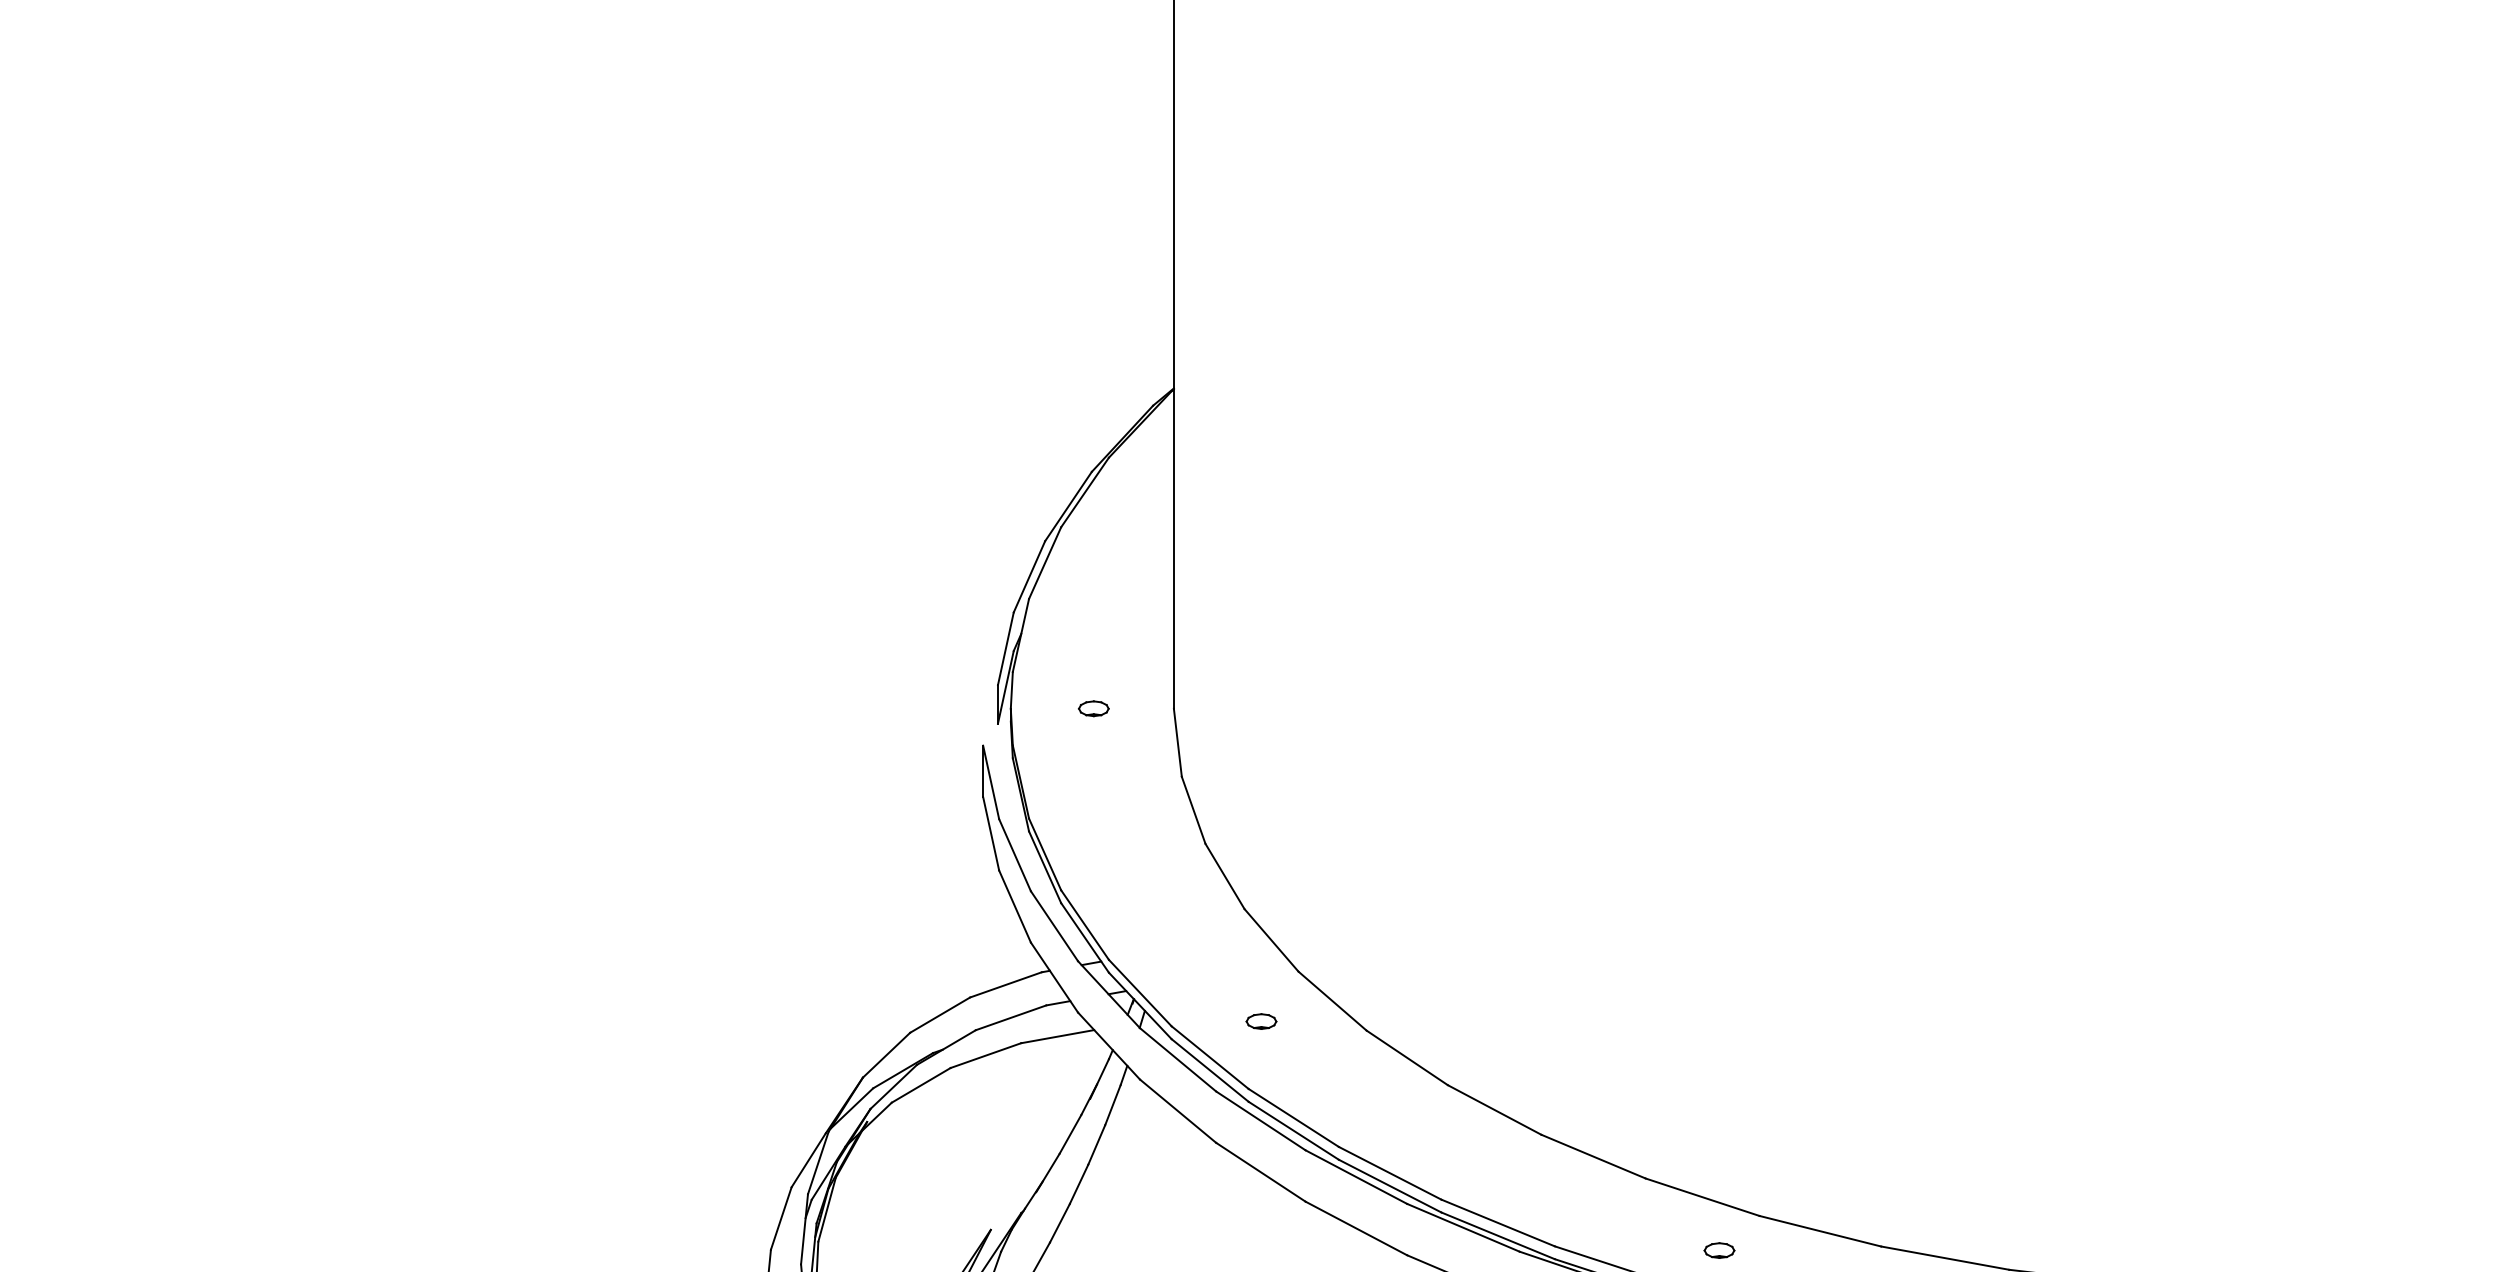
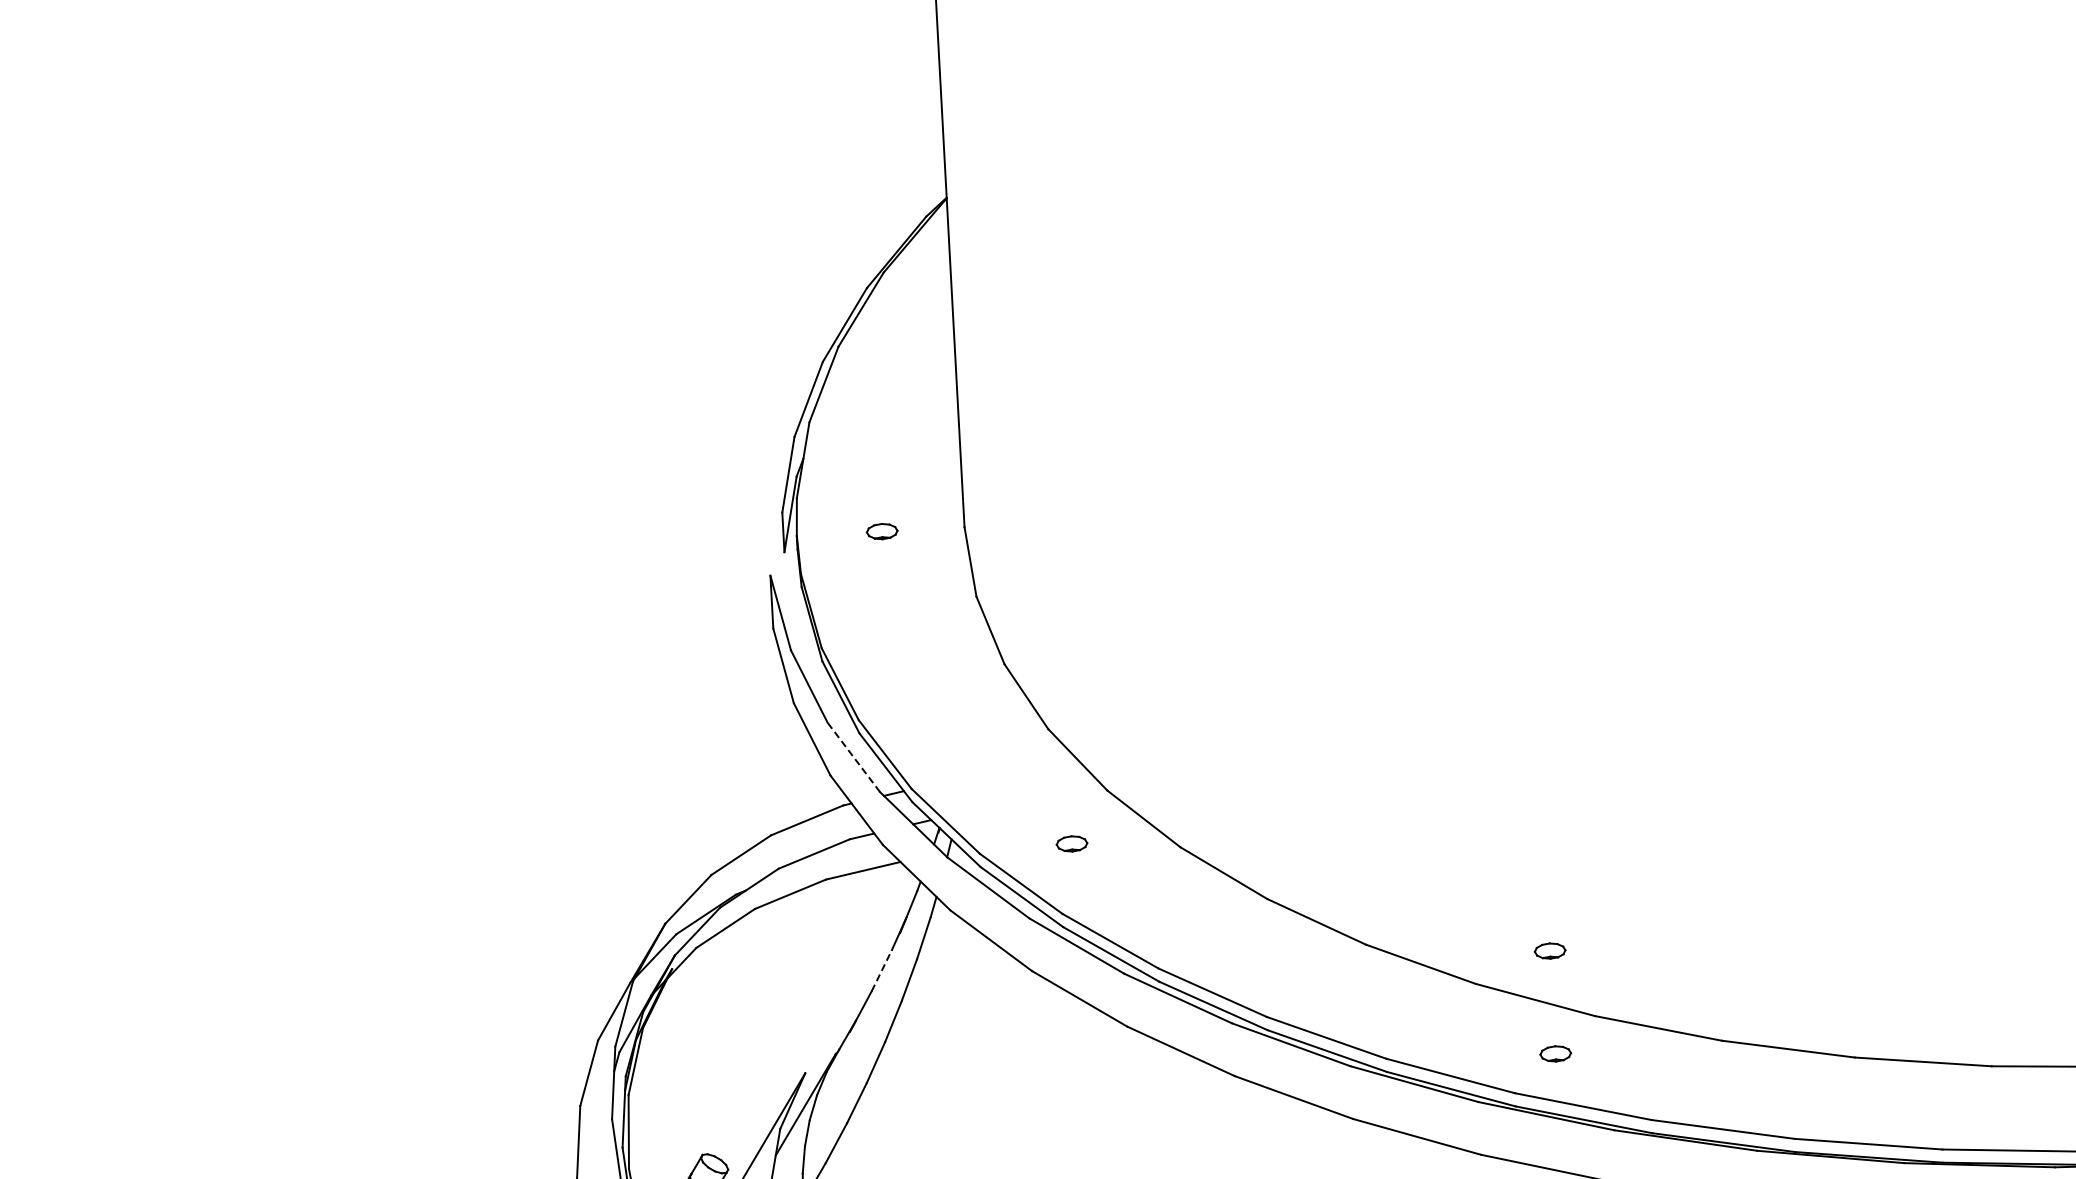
line: (1054, 925) -> (853, 756), solid -> dashed
line: (1070, 1133) -> (881, 969), solid -> dashed
part: (1719, 1150) -> (1550, 950), added

